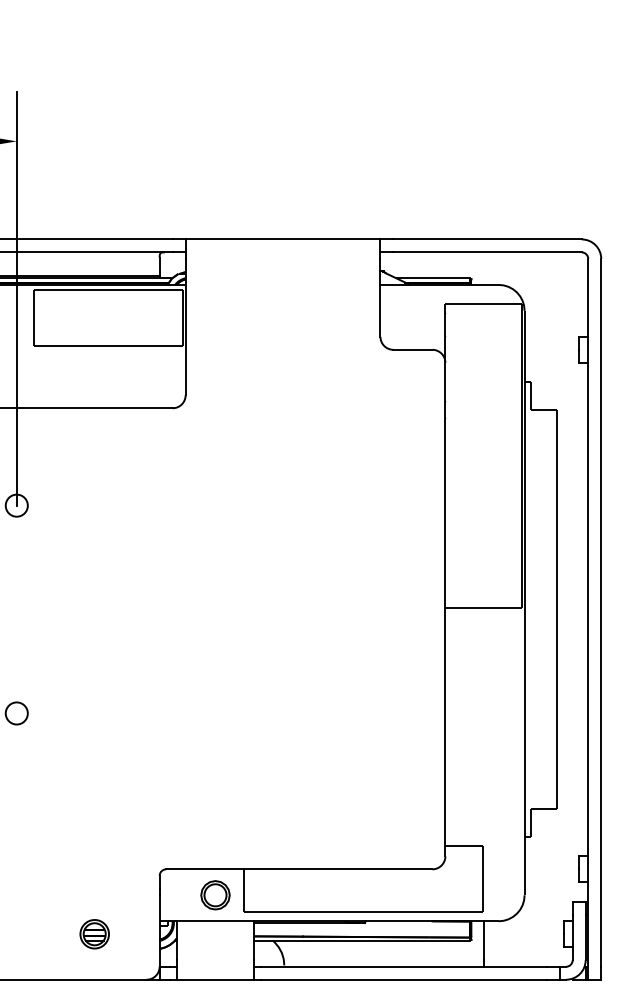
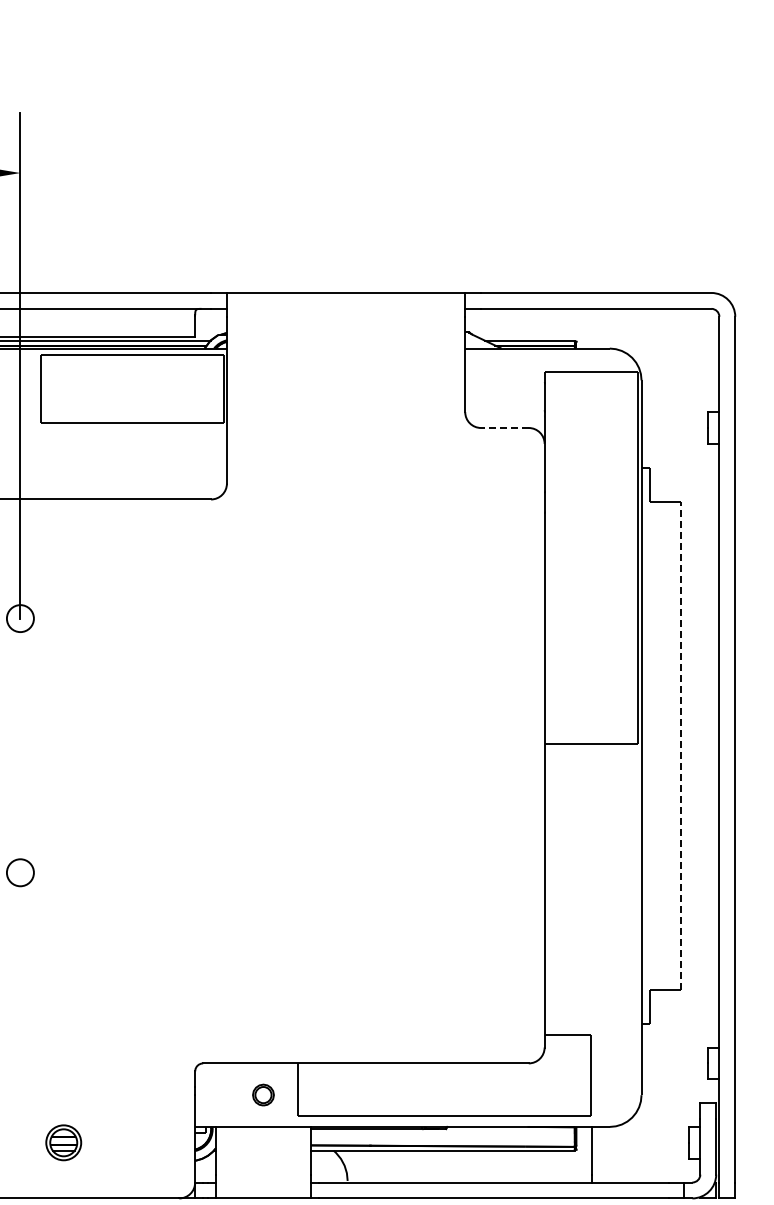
line: (412, 350) -> (504, 428), solid -> dashed
line: (557, 609) -> (681, 745), solid -> dashed
part: (215, 894) -> (263, 1094), size x0.6
part: (94, 934) -> (63, 1142), moved

